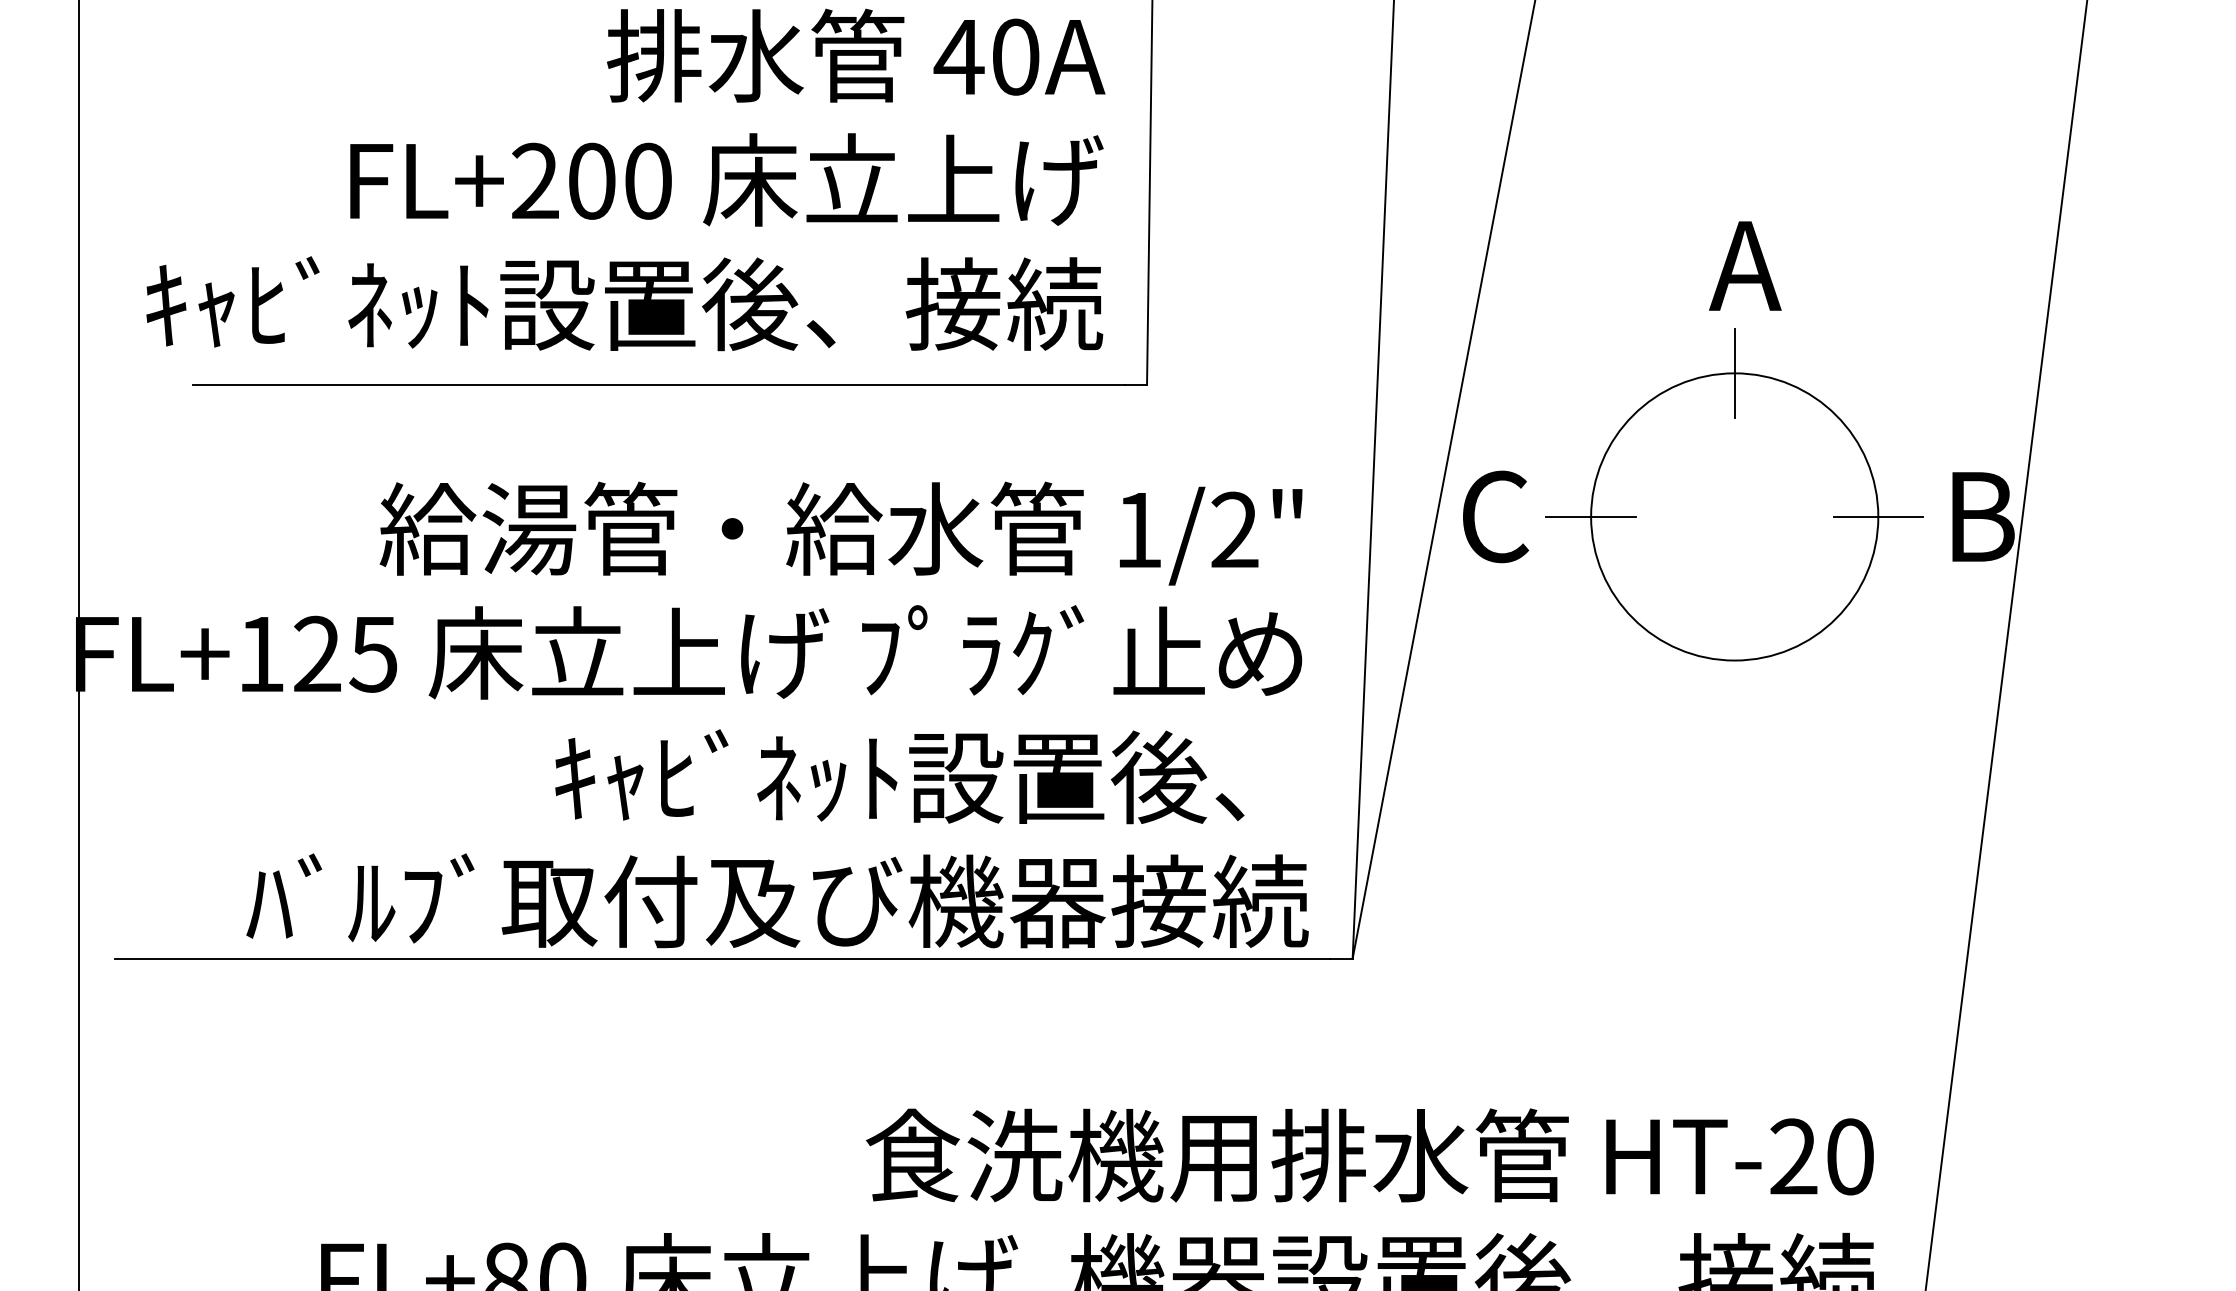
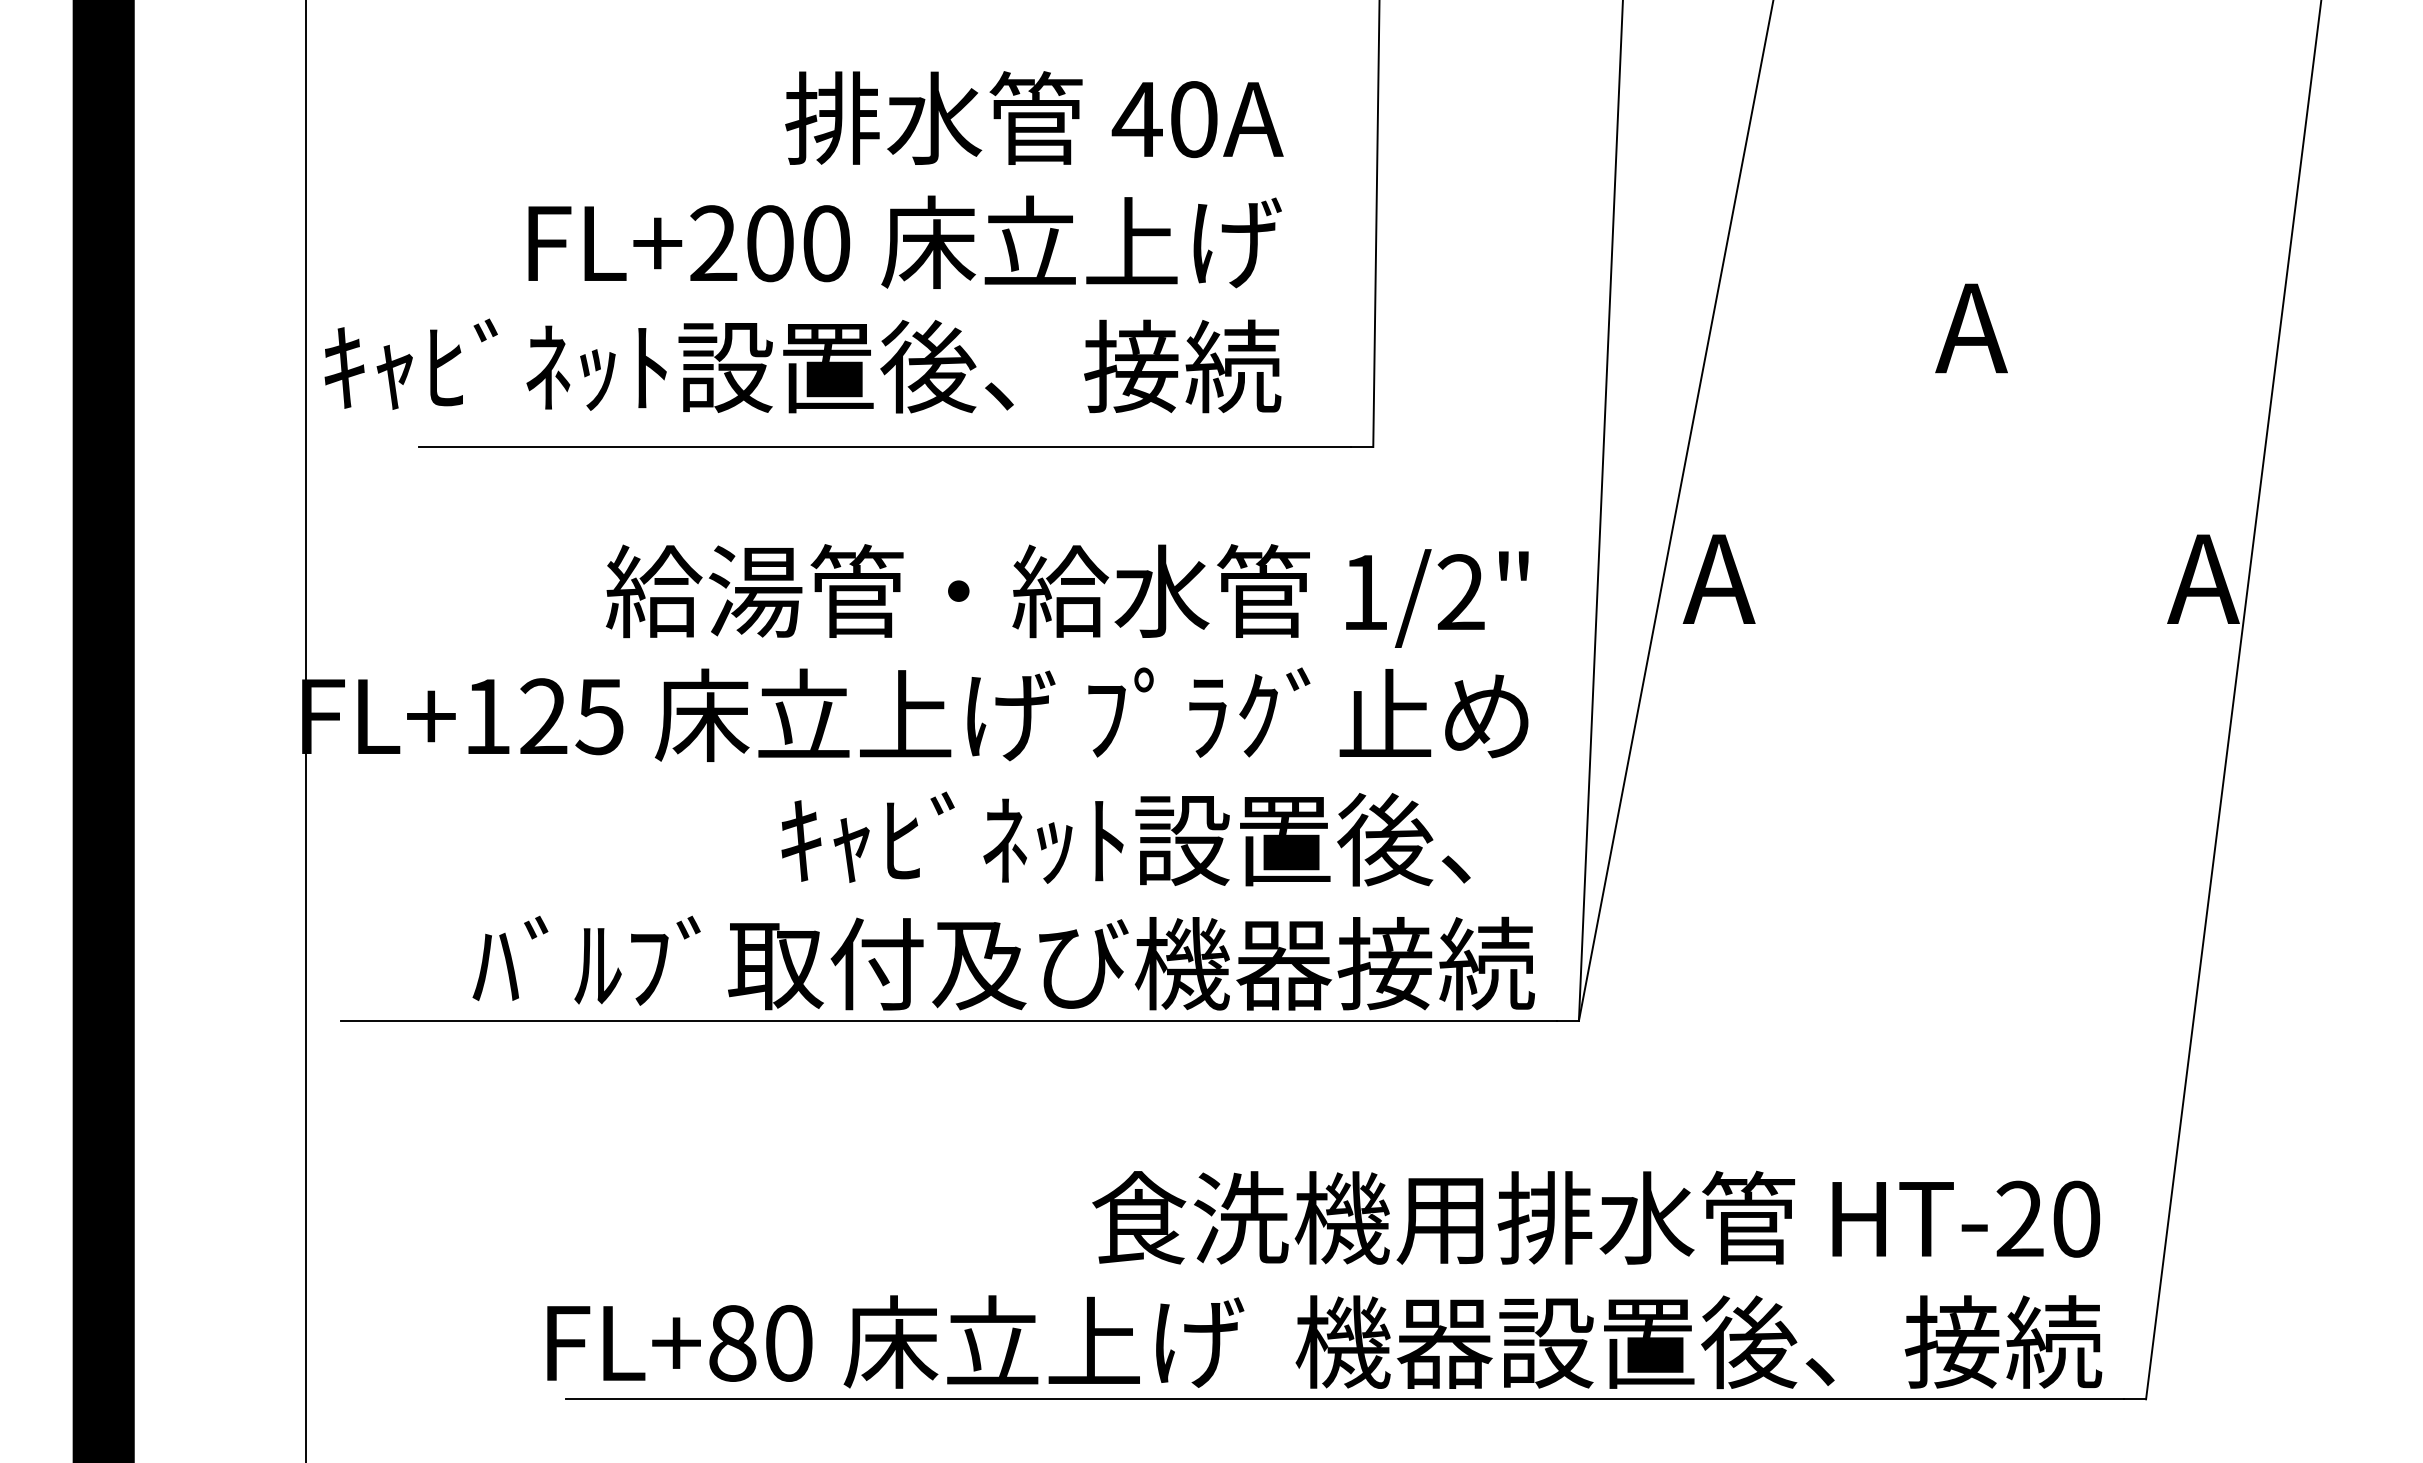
text: (625, 180) -> (803, 242), moved
part: (1734, 494) -> (1960, 556), removed
text: (1977, 516) -> (2203, 578), B -> A
text: (1492, 517) -> (1718, 579), C -> A

